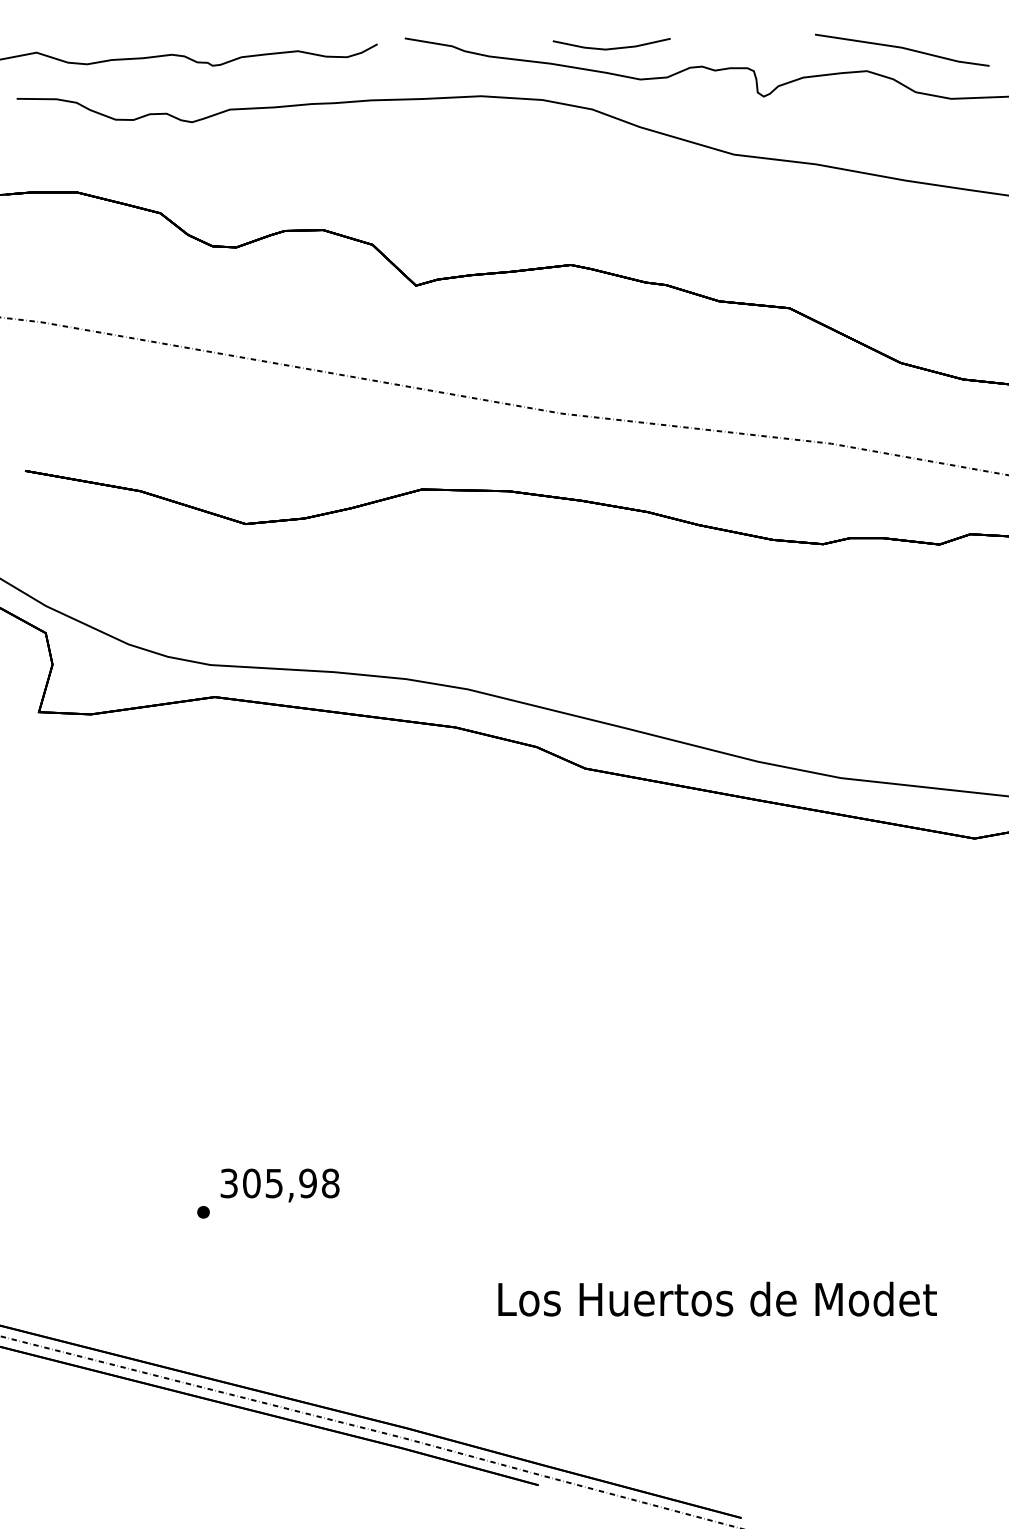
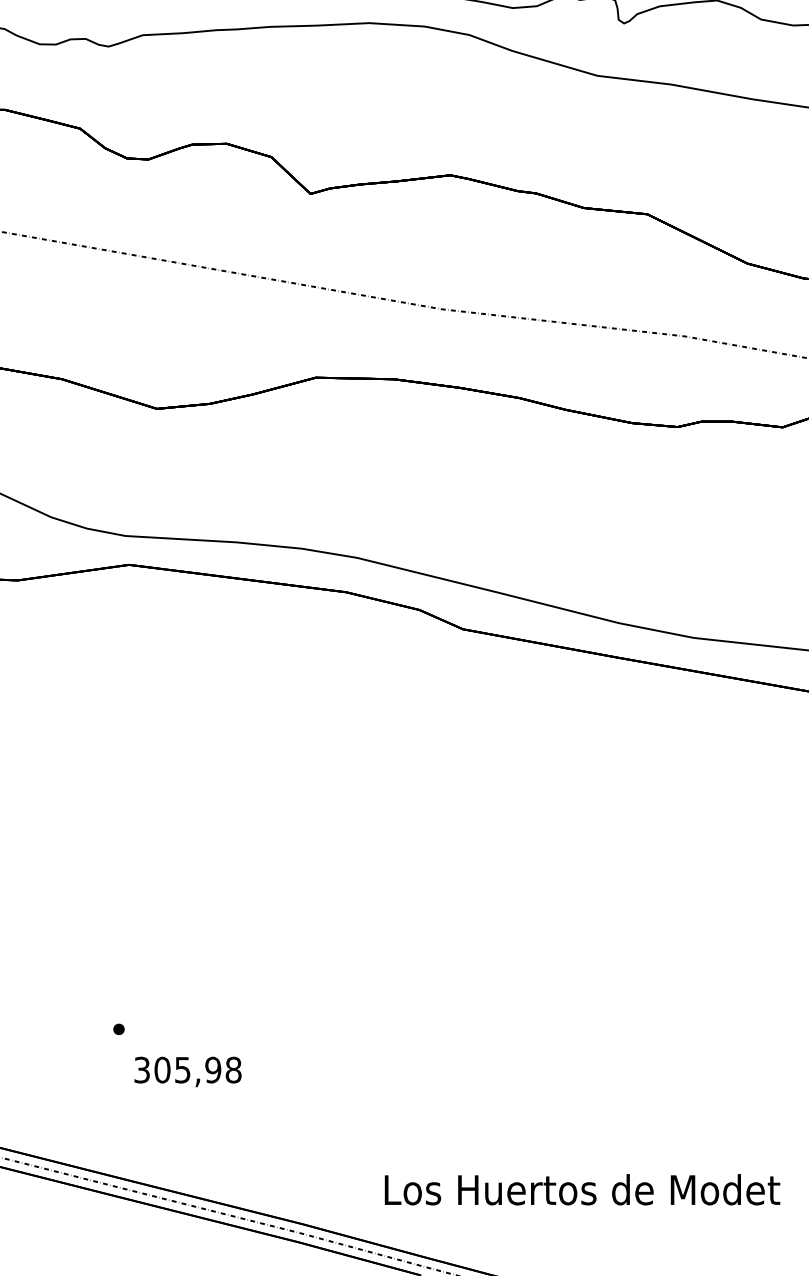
text: (279, 1185) -> (187, 1071), moved
text: (717, 1298) -> (582, 1189), moved

